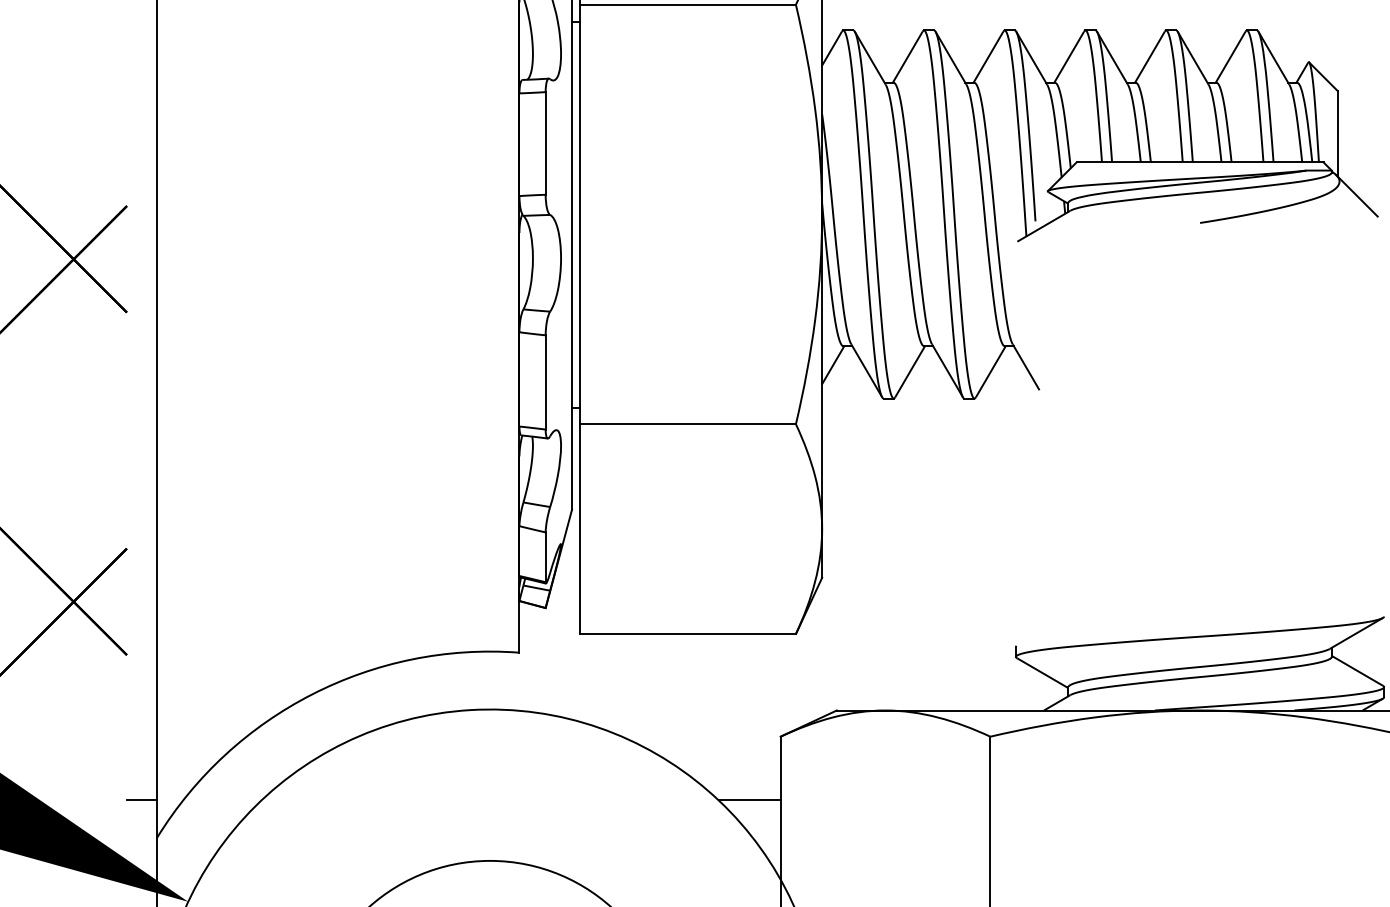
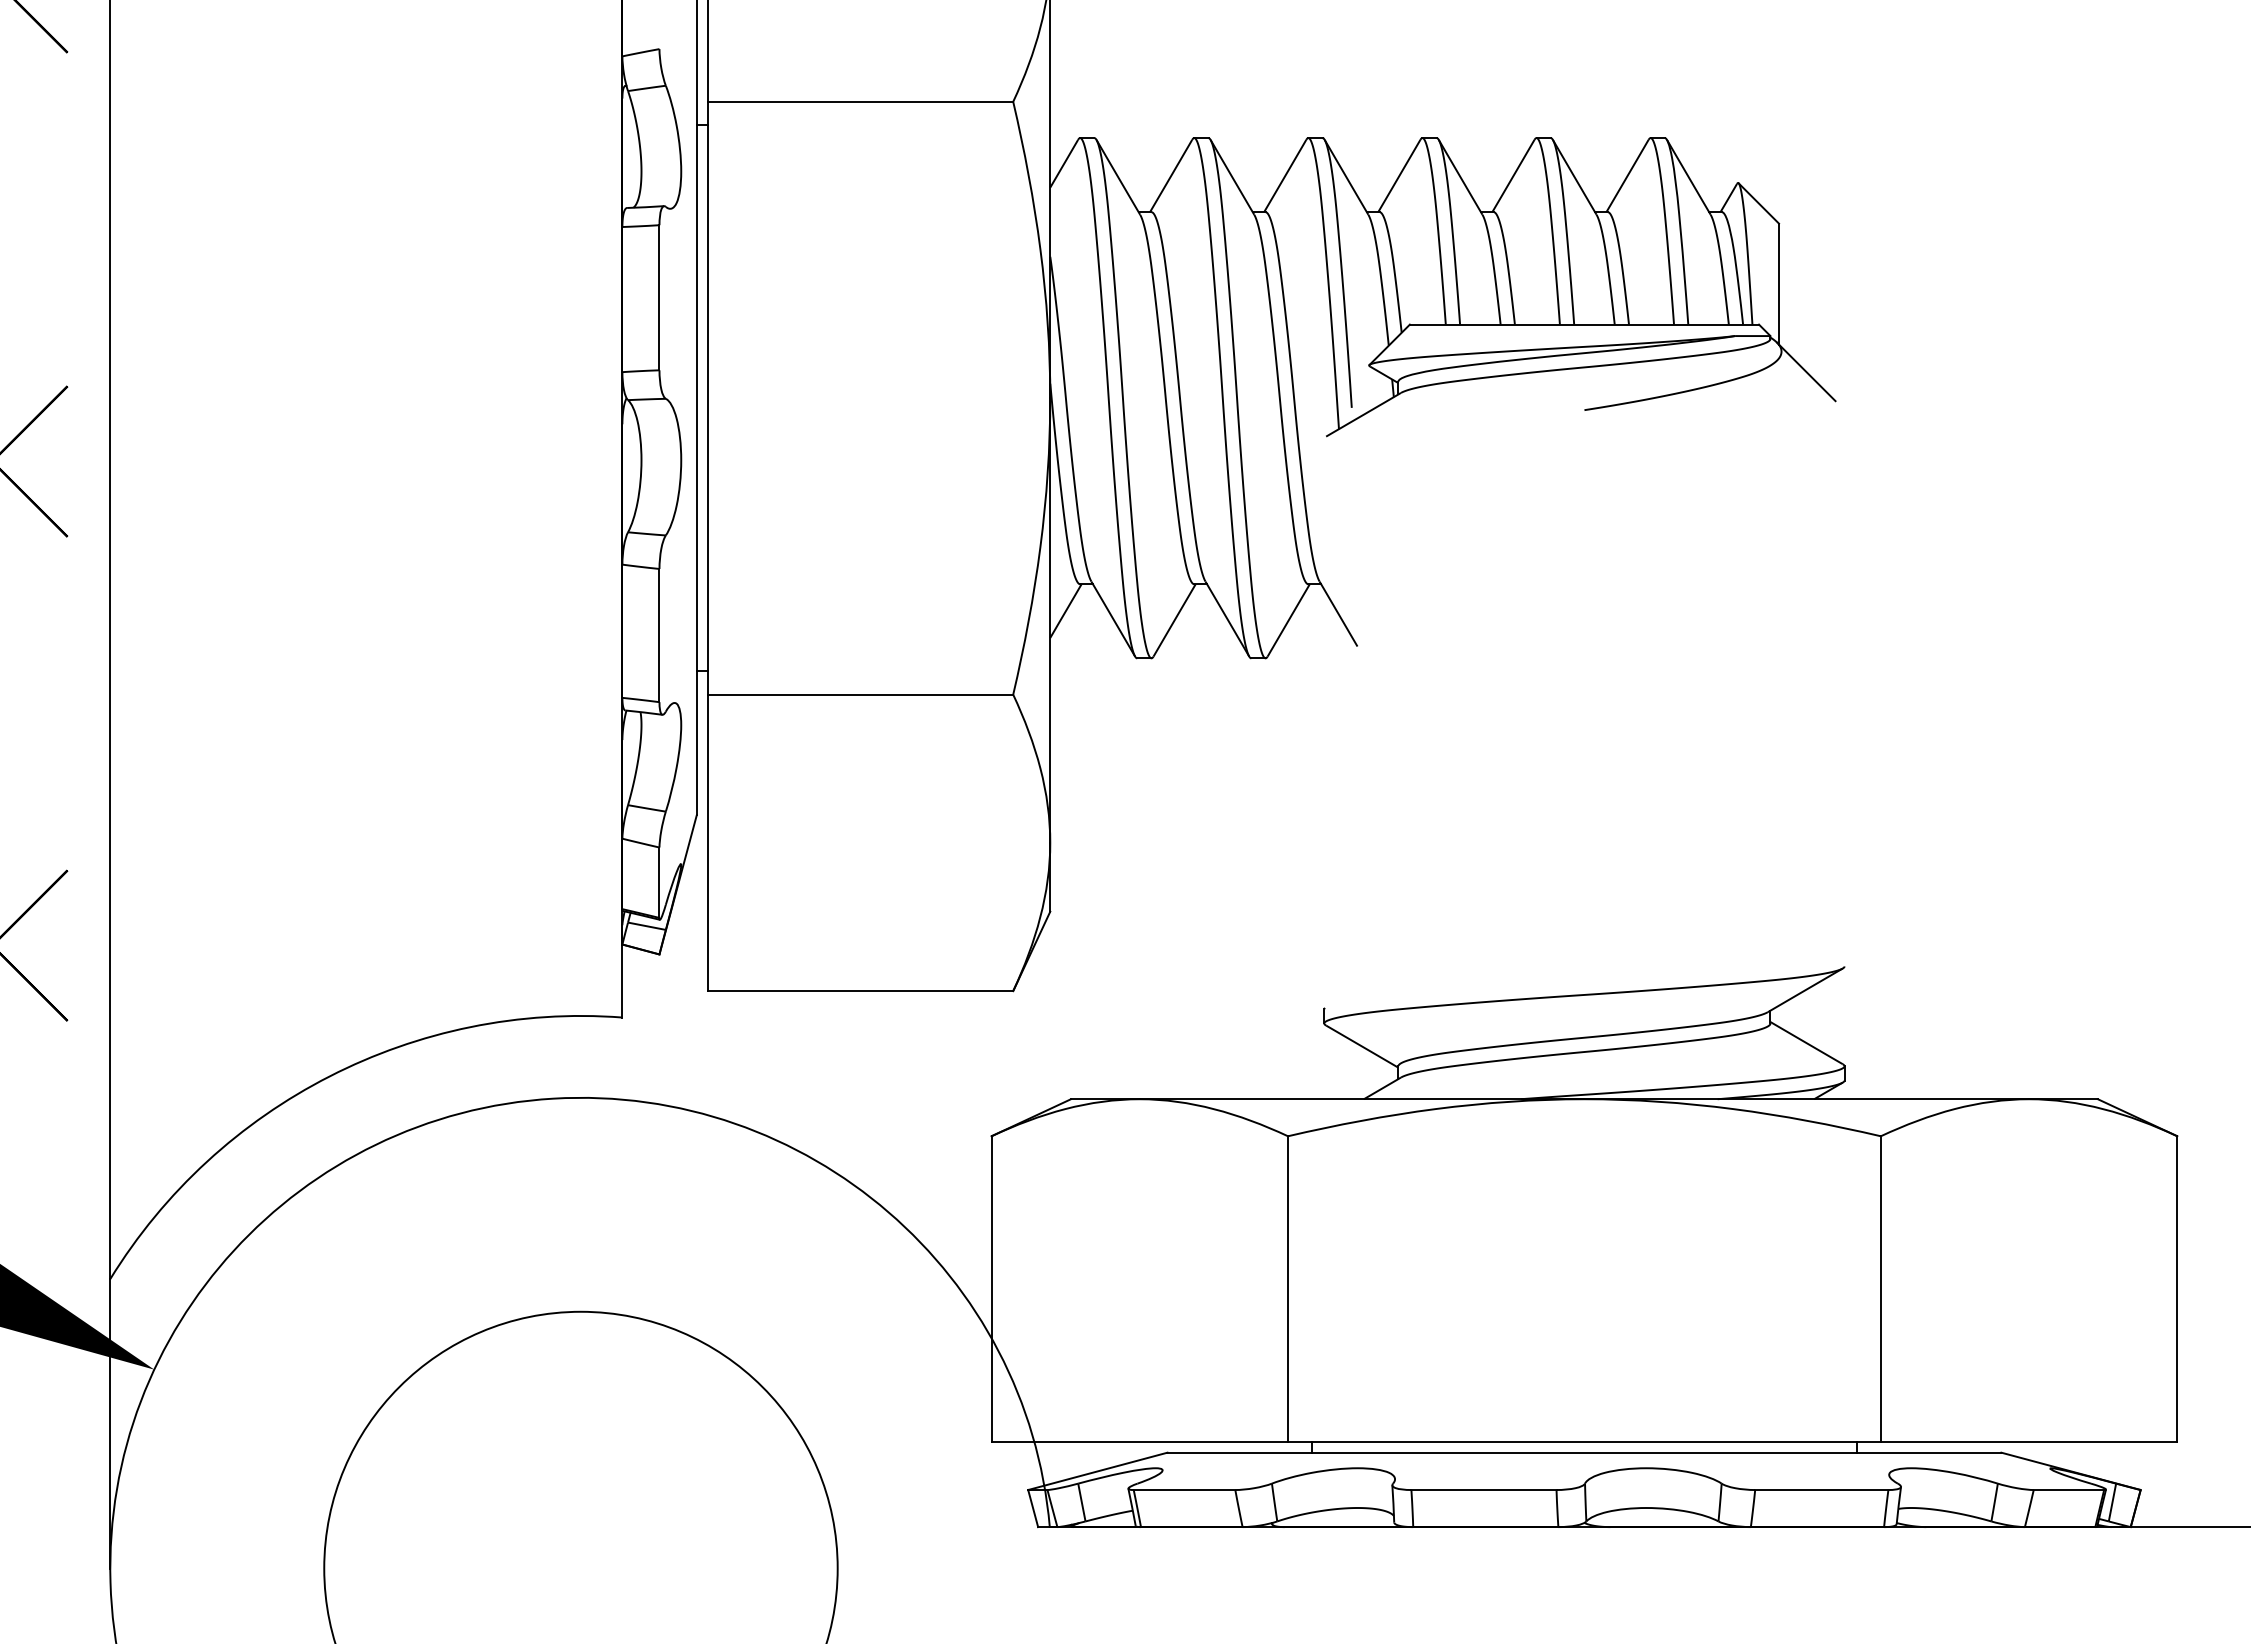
line: (141, 800) -> (88, 1226), removed
line: (749, 800) -> (947, 1226), removed

